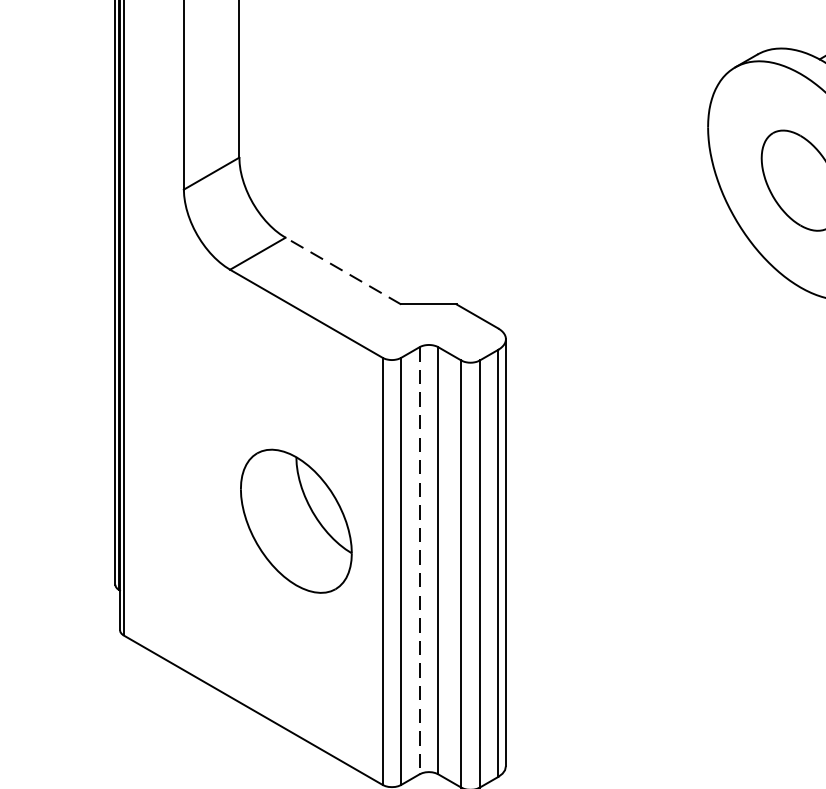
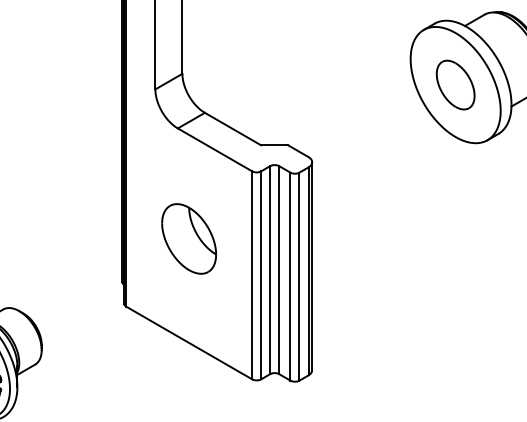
line: (344, 271) -> (233, 129), dashed -> solid
part: (297, 520) -> (189, 238), moved
line: (420, 561) -> (270, 270), dashed -> solid

